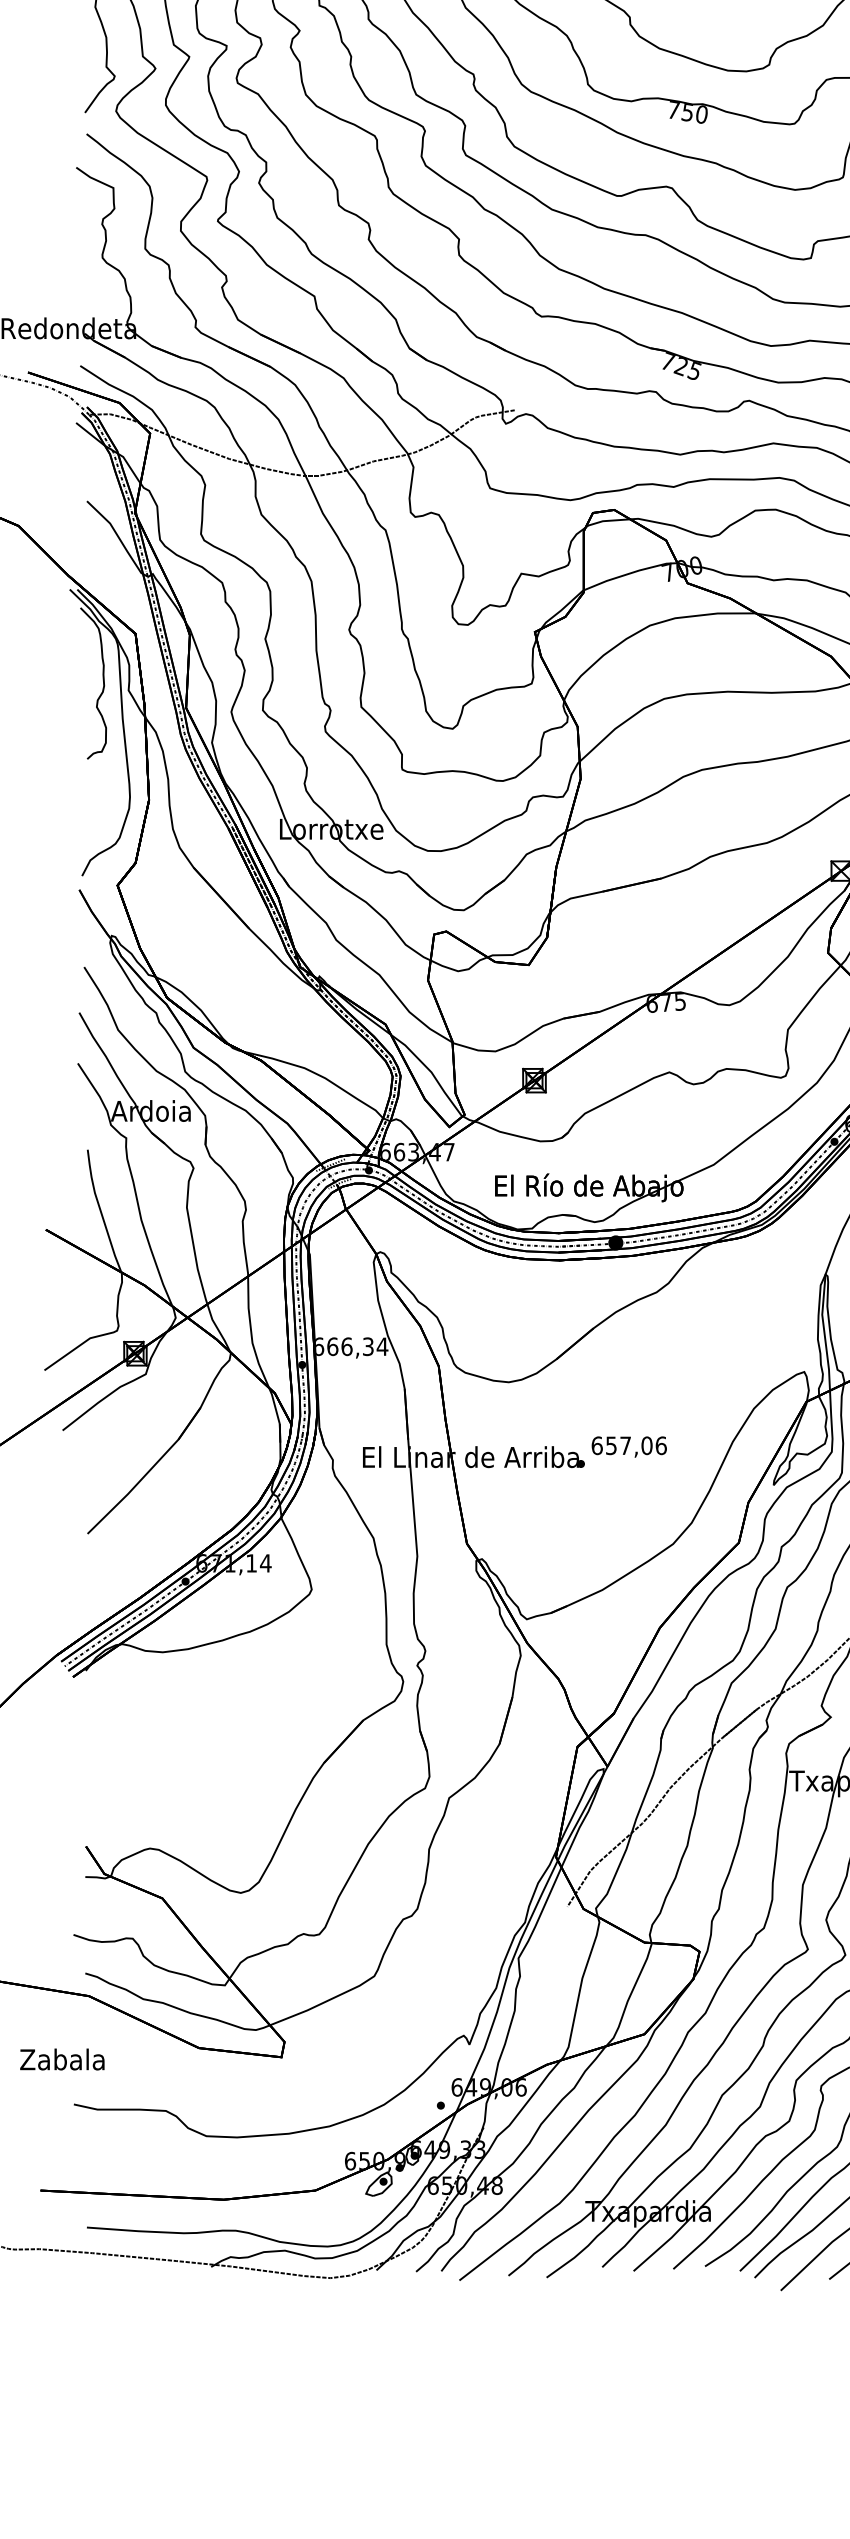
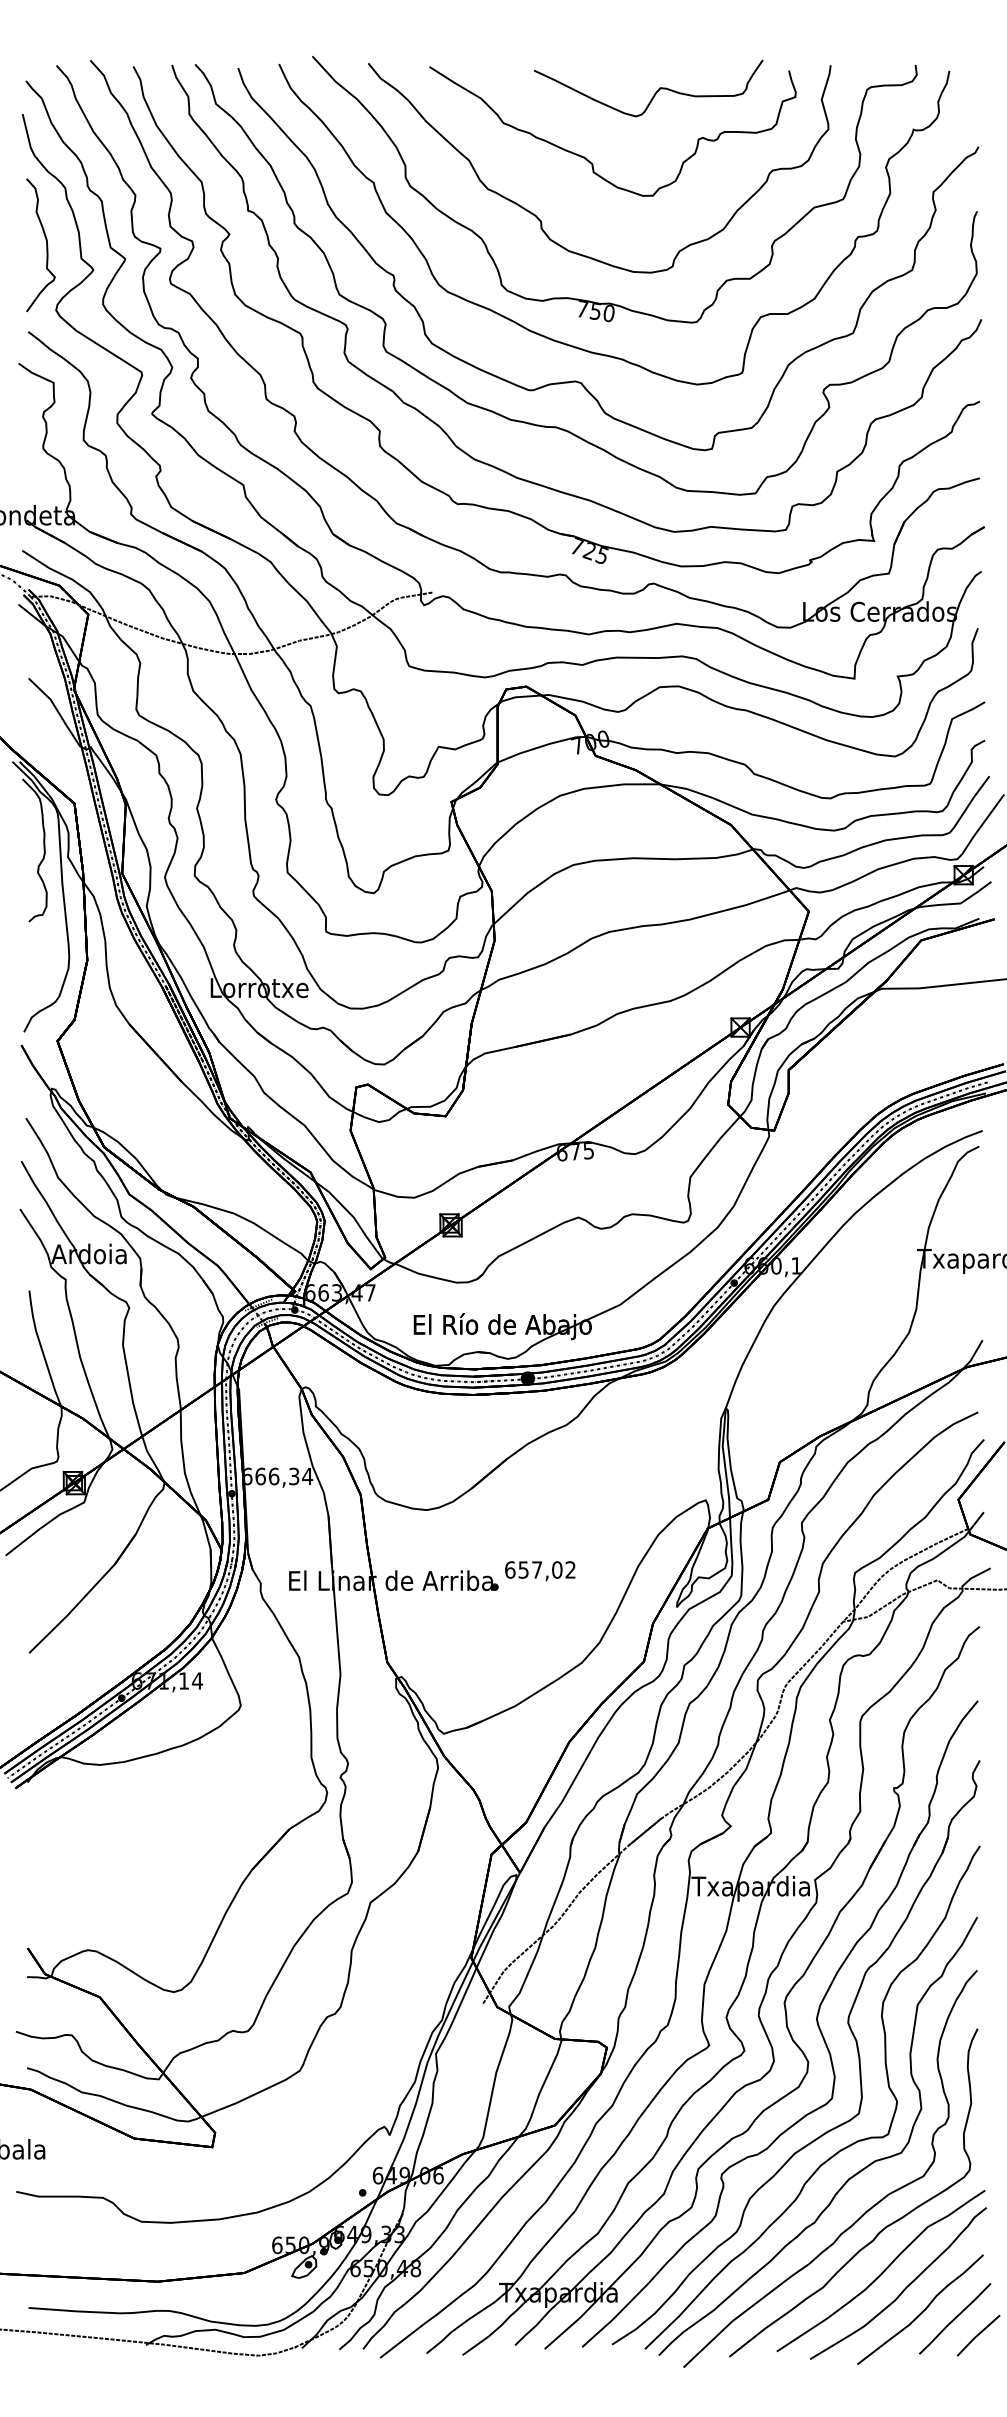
text: (661, 1445) -> (570, 1569), 657,06 -> 657,02

